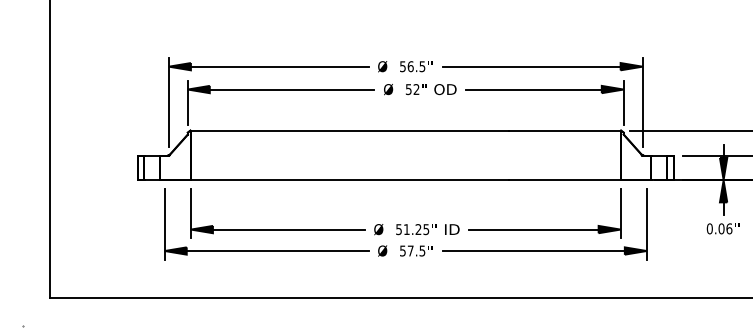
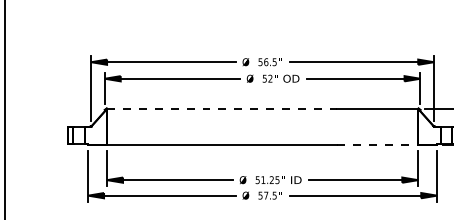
line: (349, 130) -> (221, 108), solid -> dashed
line: (564, 180) -> (377, 144), solid -> dashed

